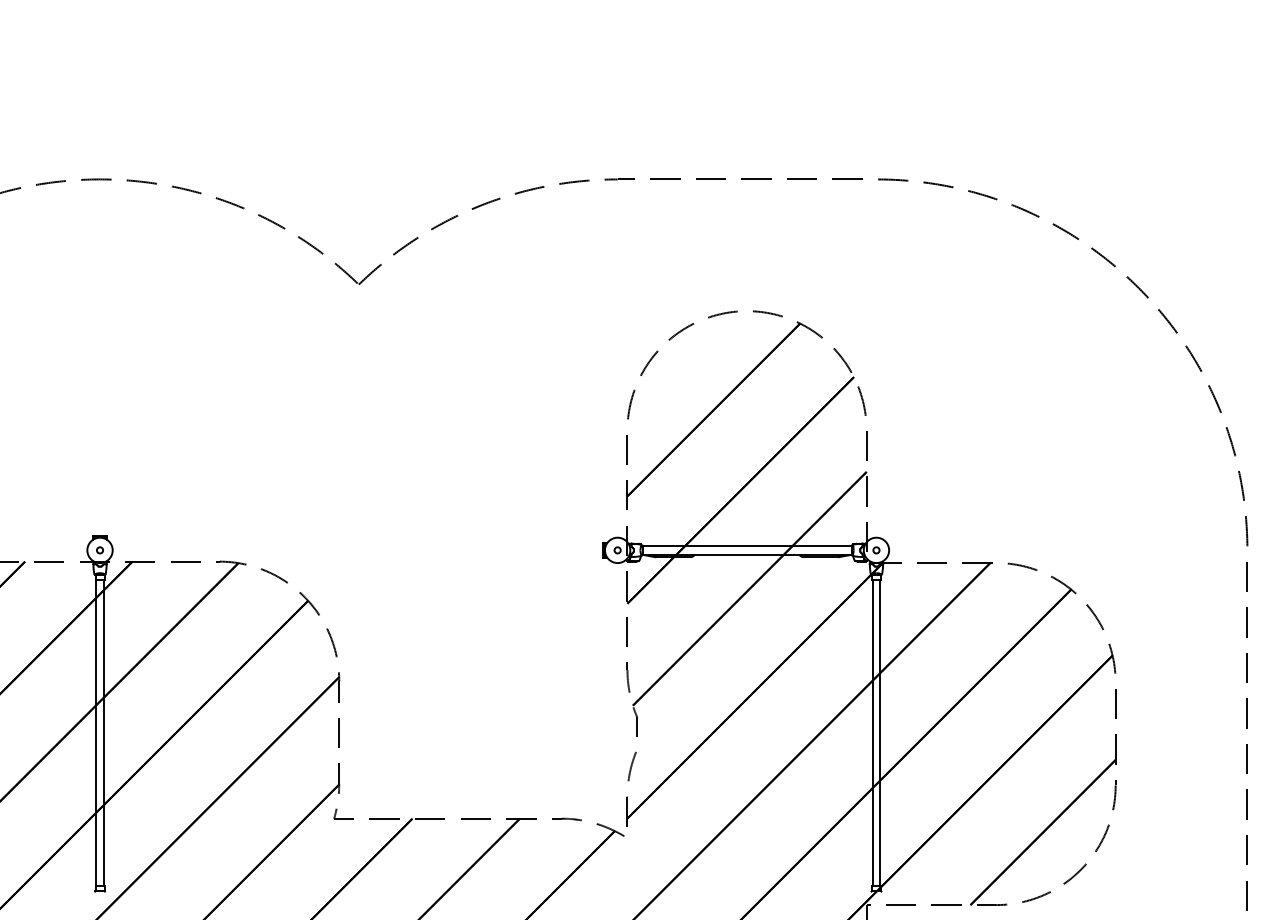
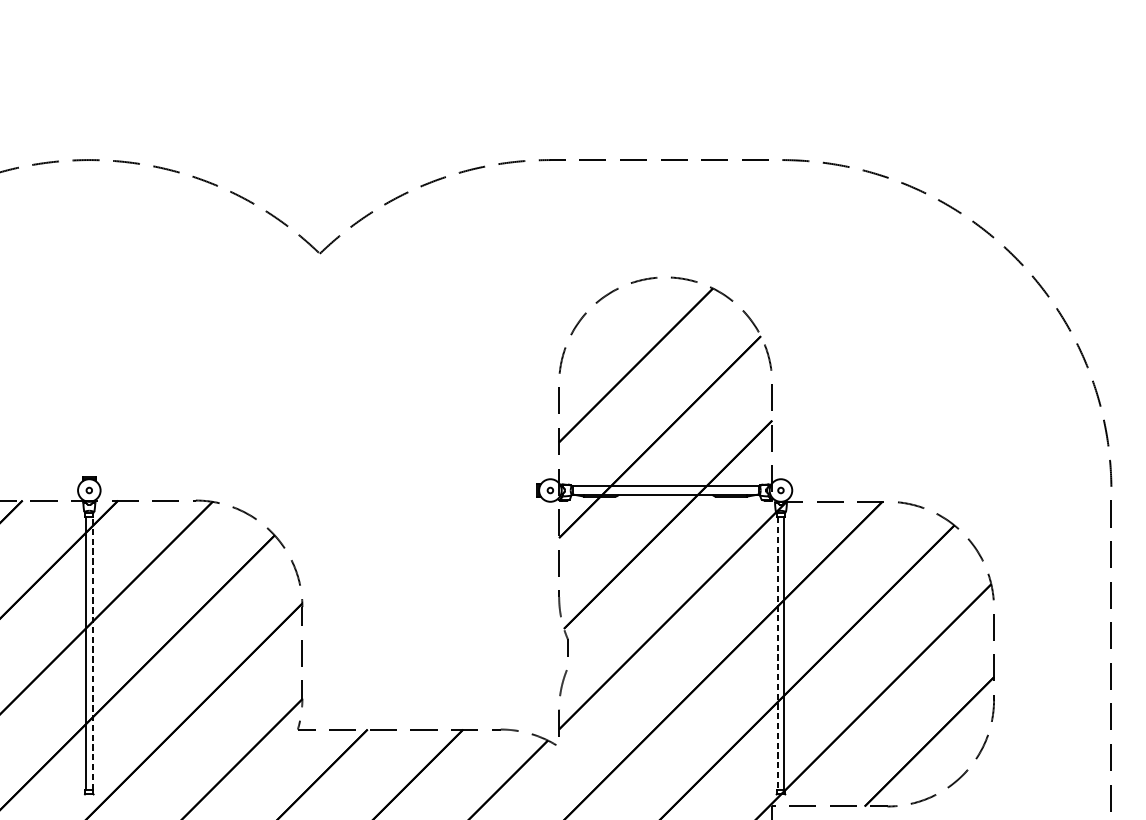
line: (103, 732) -> (92, 652), solid -> dashed
line: (872, 733) -> (777, 653), solid -> dashed

